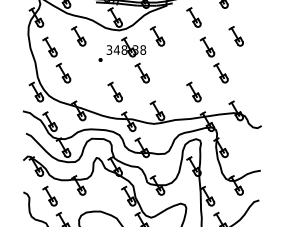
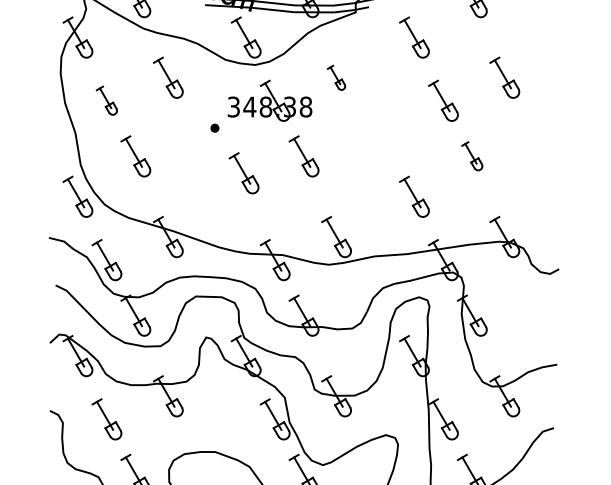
part: (157, 36) -> (336, 77), size x0.6
part: (49, 46) -> (105, 99), size x0.7
part: (220, 72) -> (471, 154), size x0.7
part: (114, 91) -> (242, 171), moved

